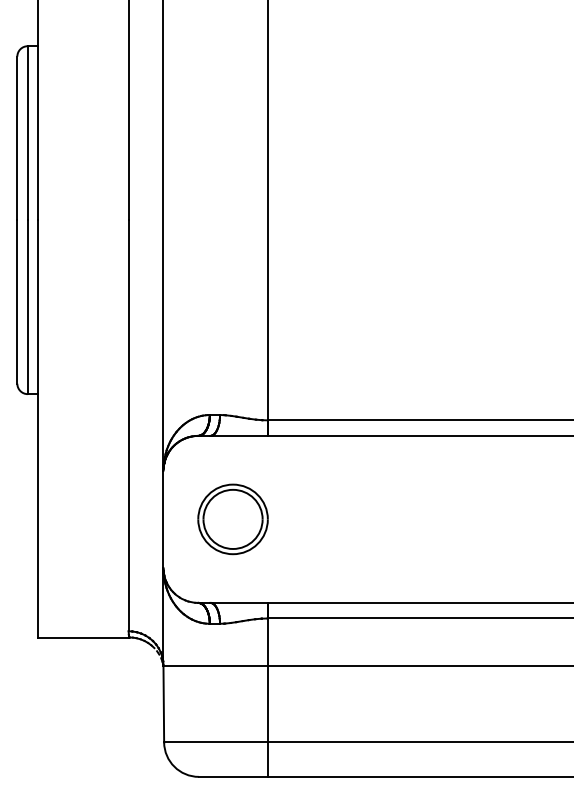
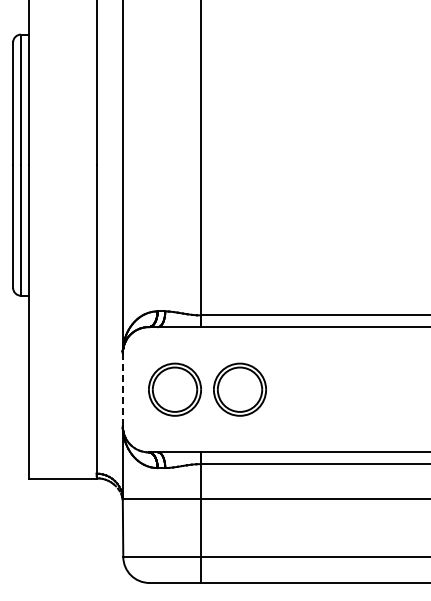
line: (163, 519) -> (122, 389), solid -> dashed
part: (318, 519) -> (239, 389), added

